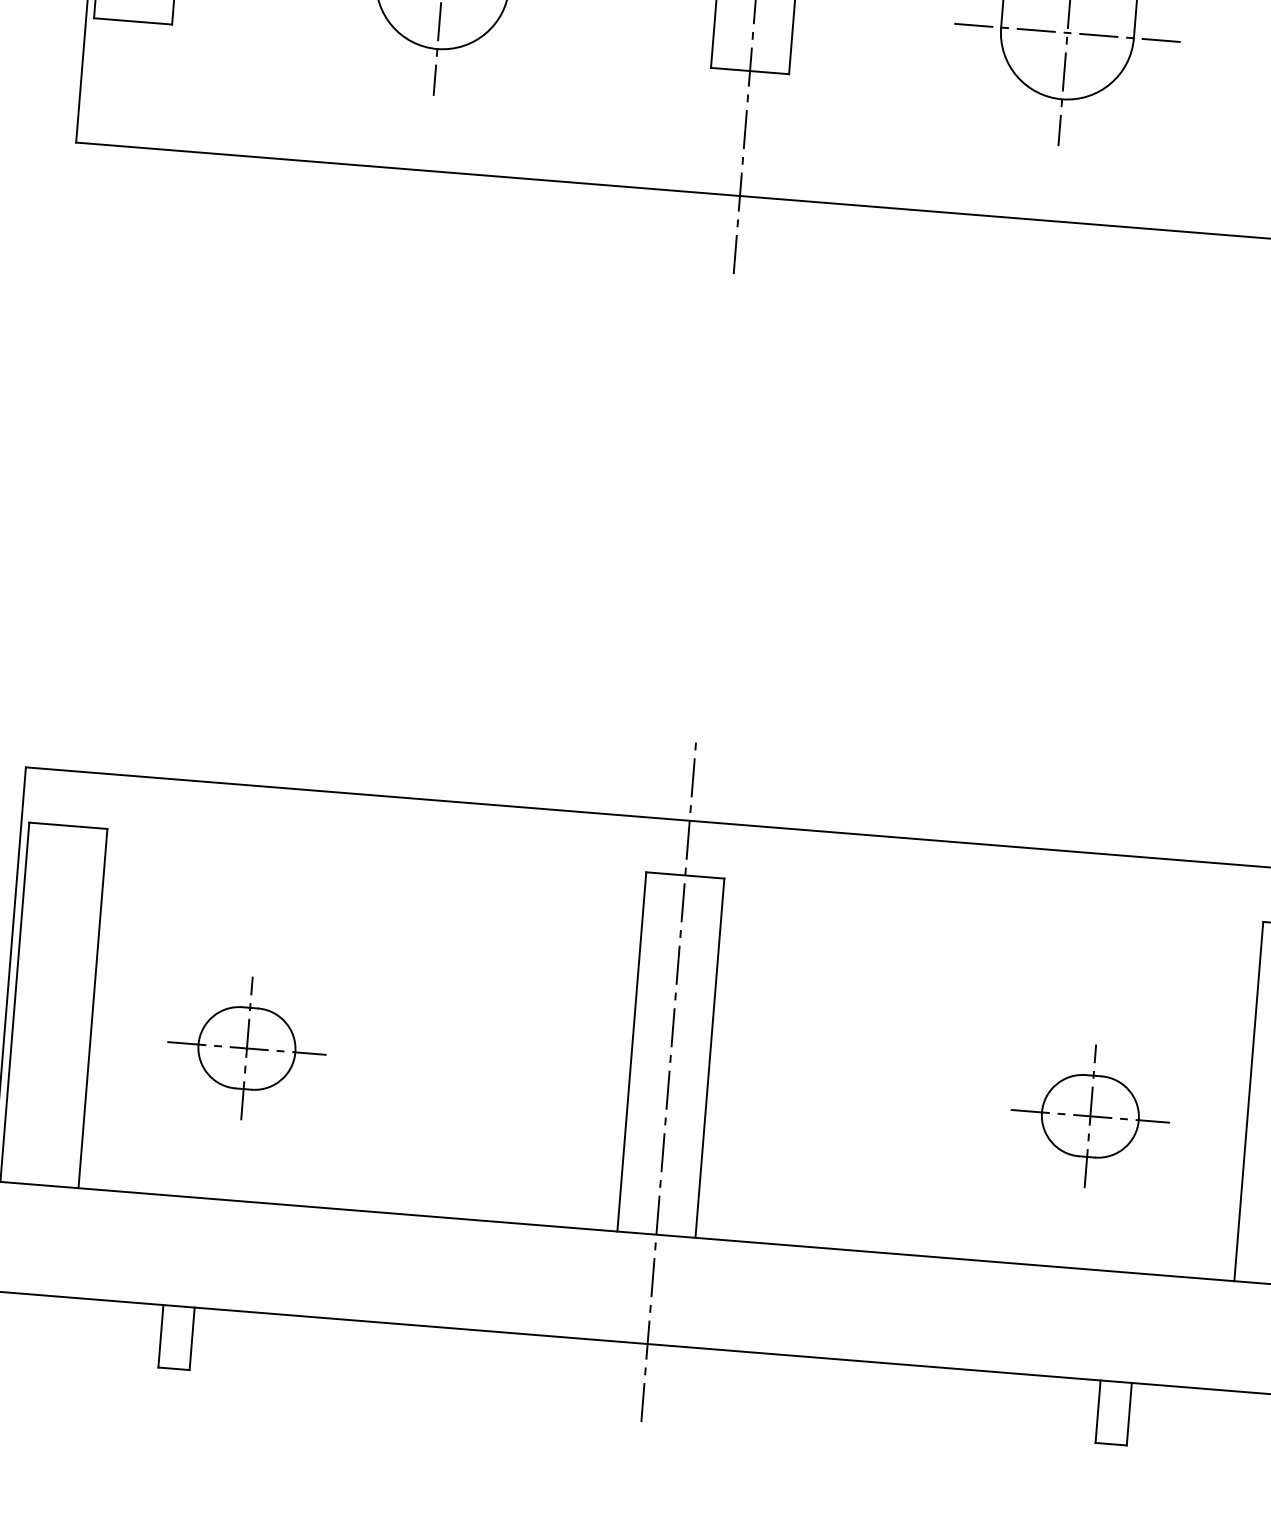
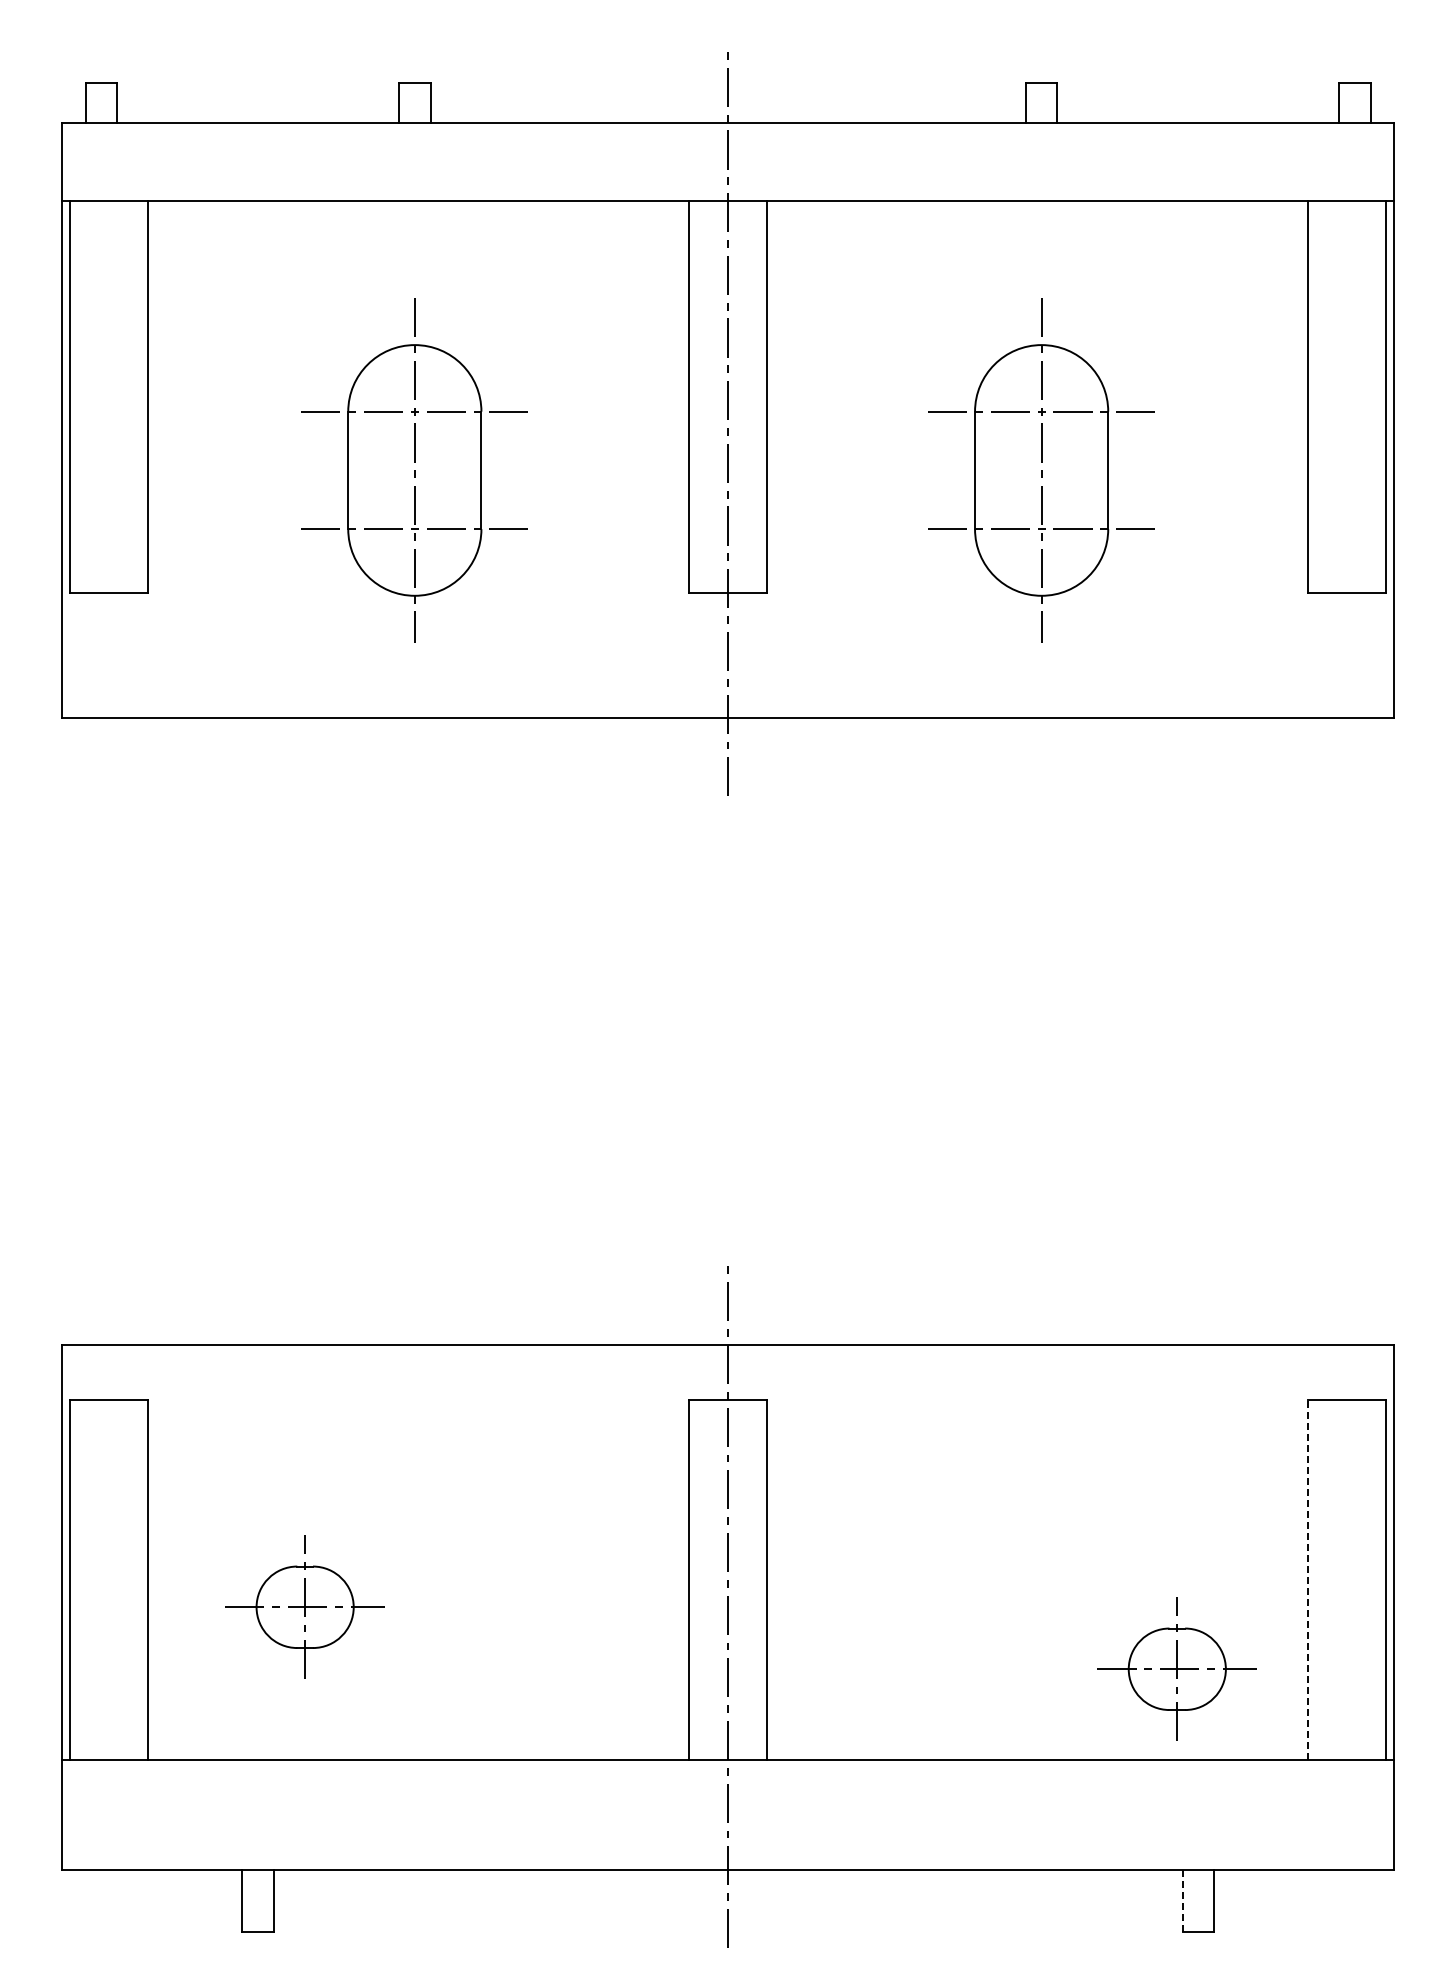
line: (1249, 1101) -> (1308, 1579), solid -> dashed
part: (1089, 1115) -> (1176, 1668), moved
line: (1097, 1411) -> (1182, 1900), solid -> dashed

